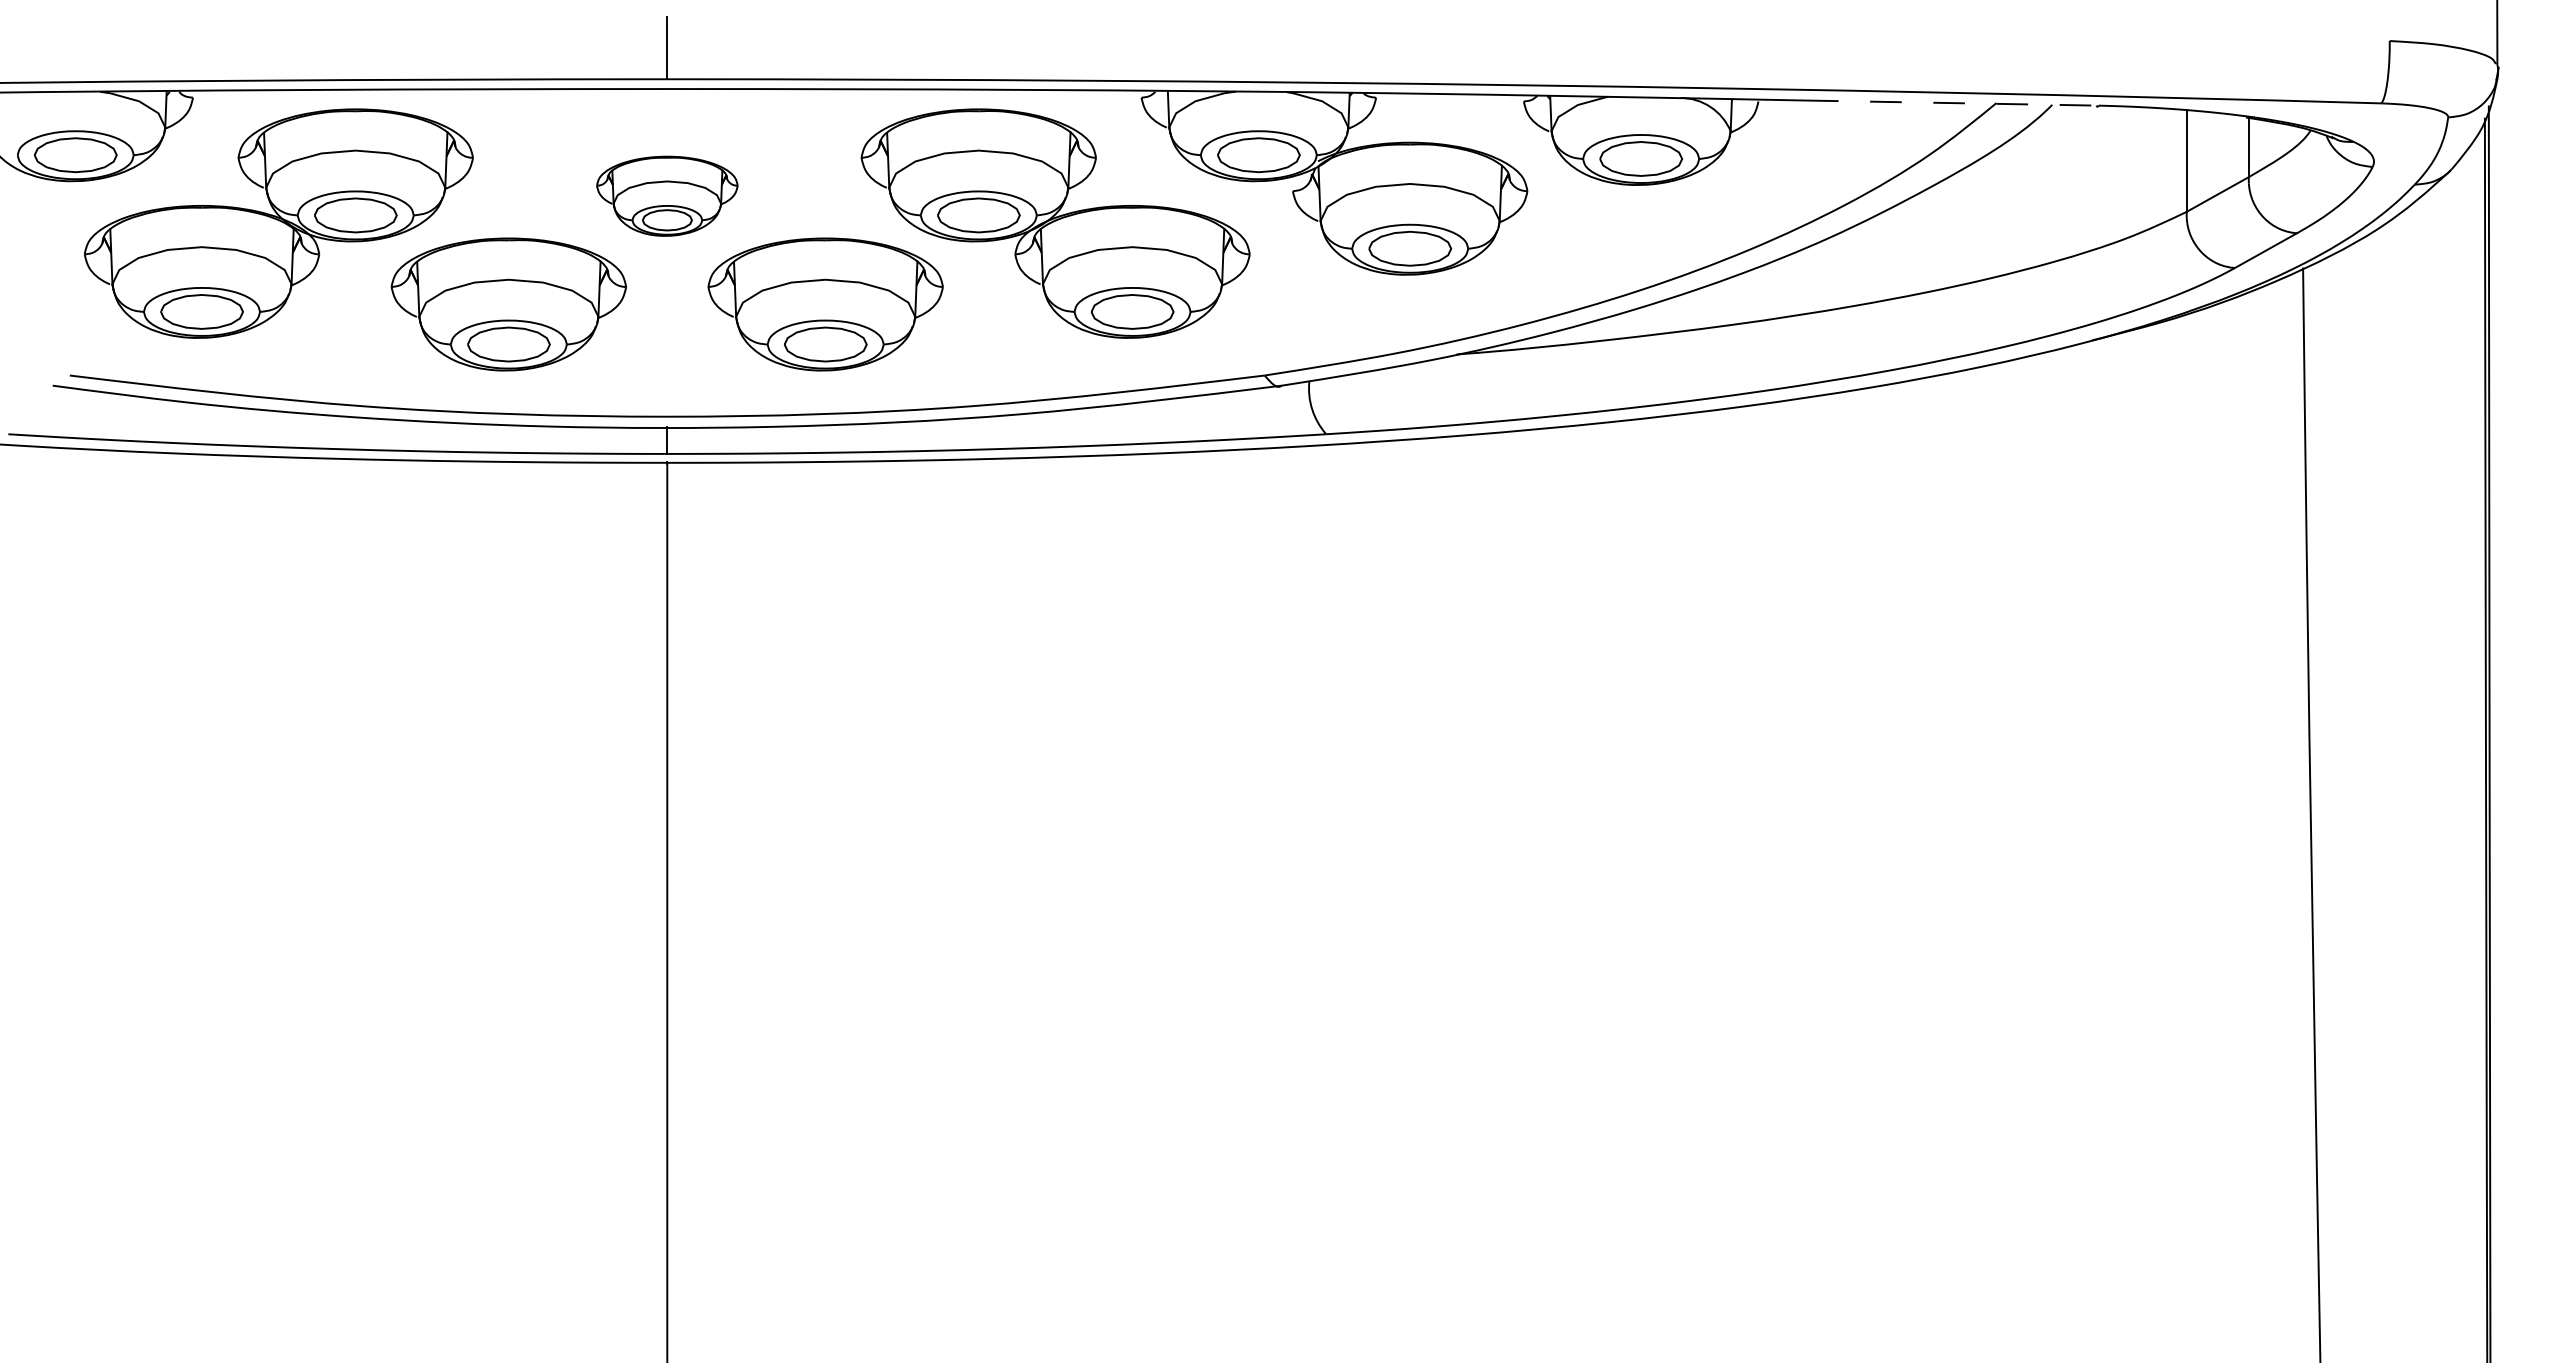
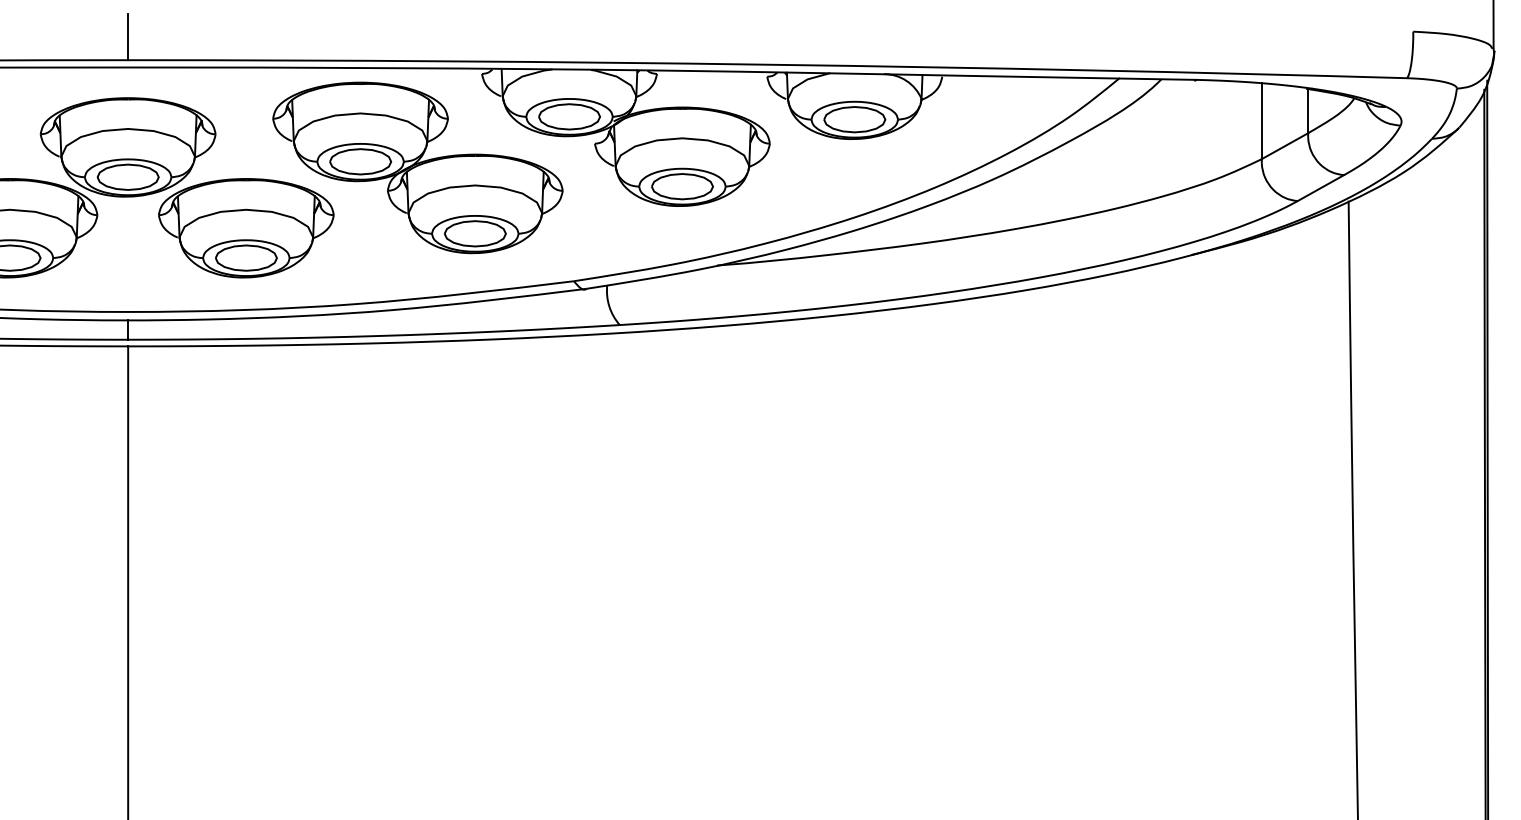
line: (1952, 103) -> (1087, 78), dashed -> solid
part: (667, 196) -> (128, 147), size x1.67

